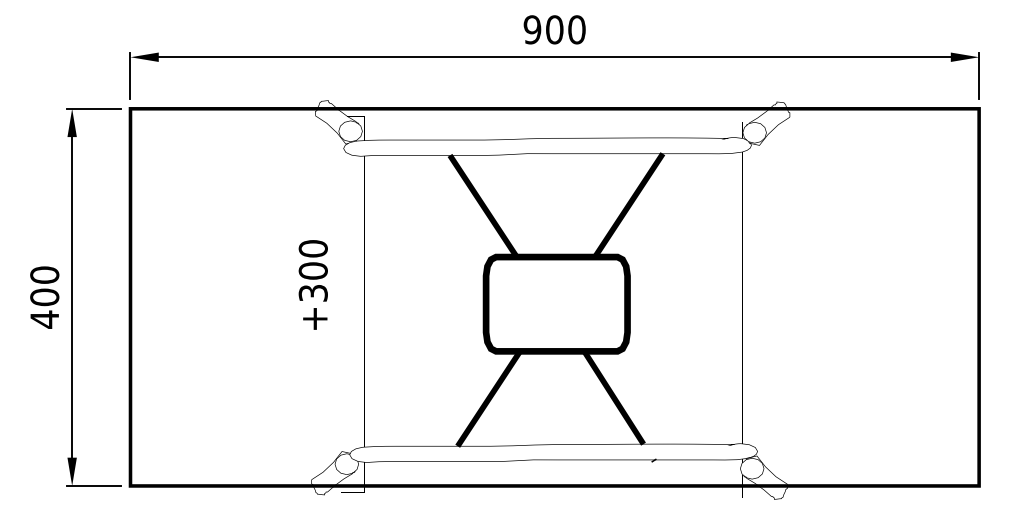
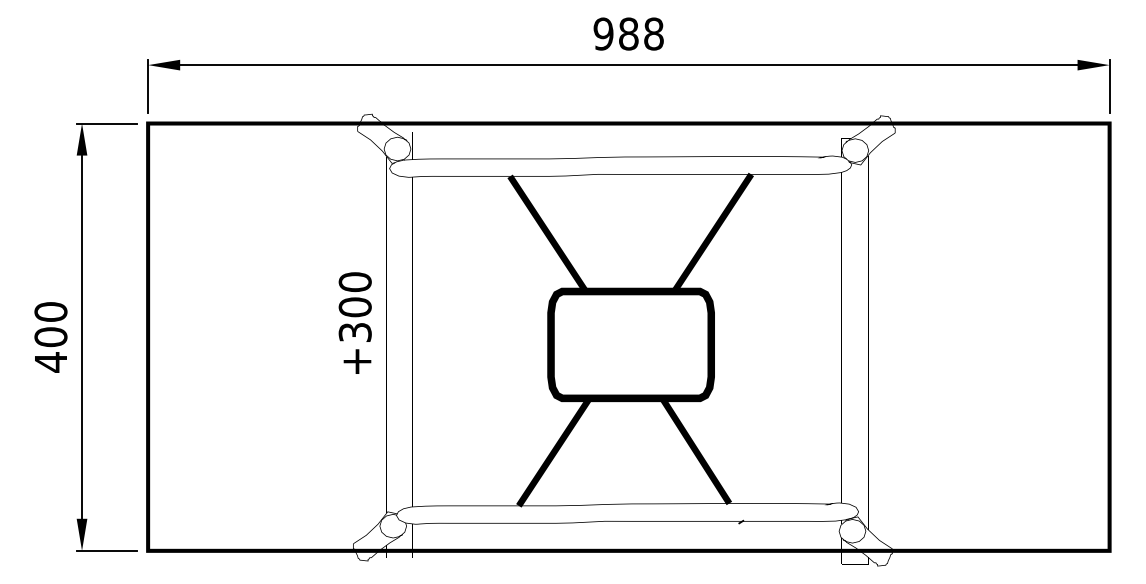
text: (565, 29) -> (641, 33), 900 -> 988

